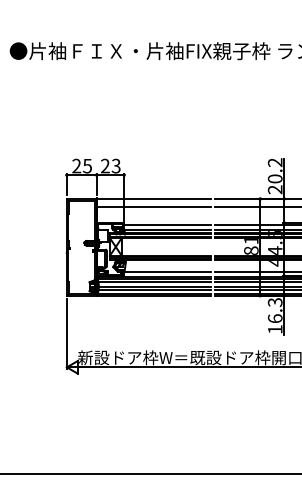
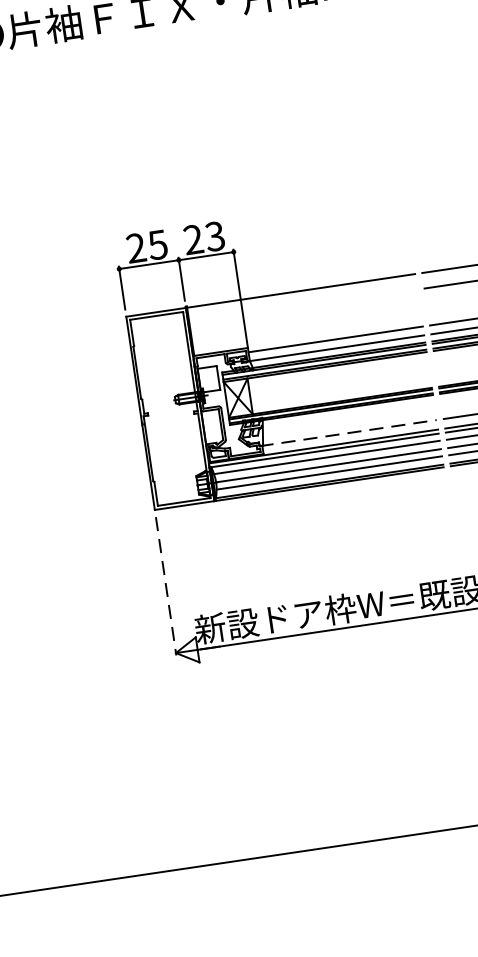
line: (154, 206) -> (303, 305), removed
line: (167, 272) -> (349, 433), solid -> dashed
line: (66, 333) -> (165, 585), solid -> dashed

